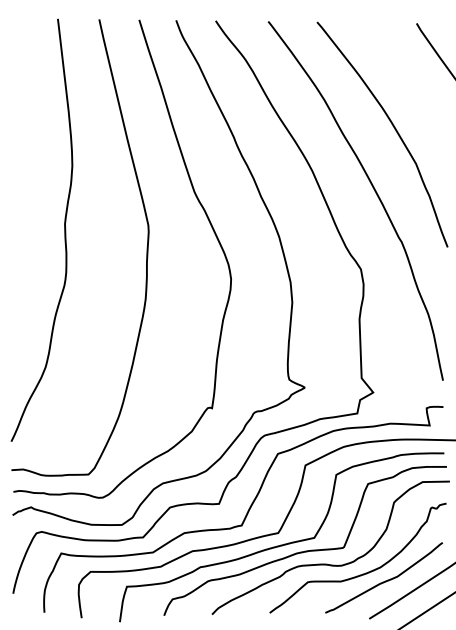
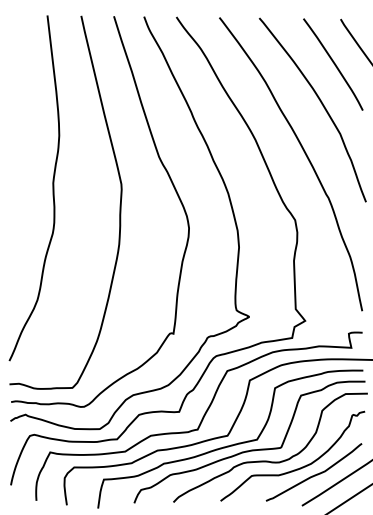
curve: (407, 77) -> (333, 63), added

